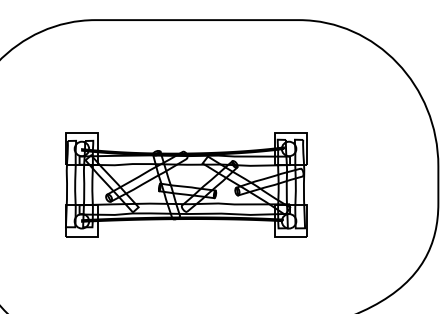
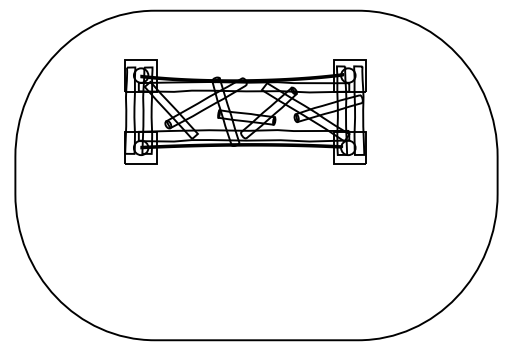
part: (186, 184) -> (245, 111), moved

